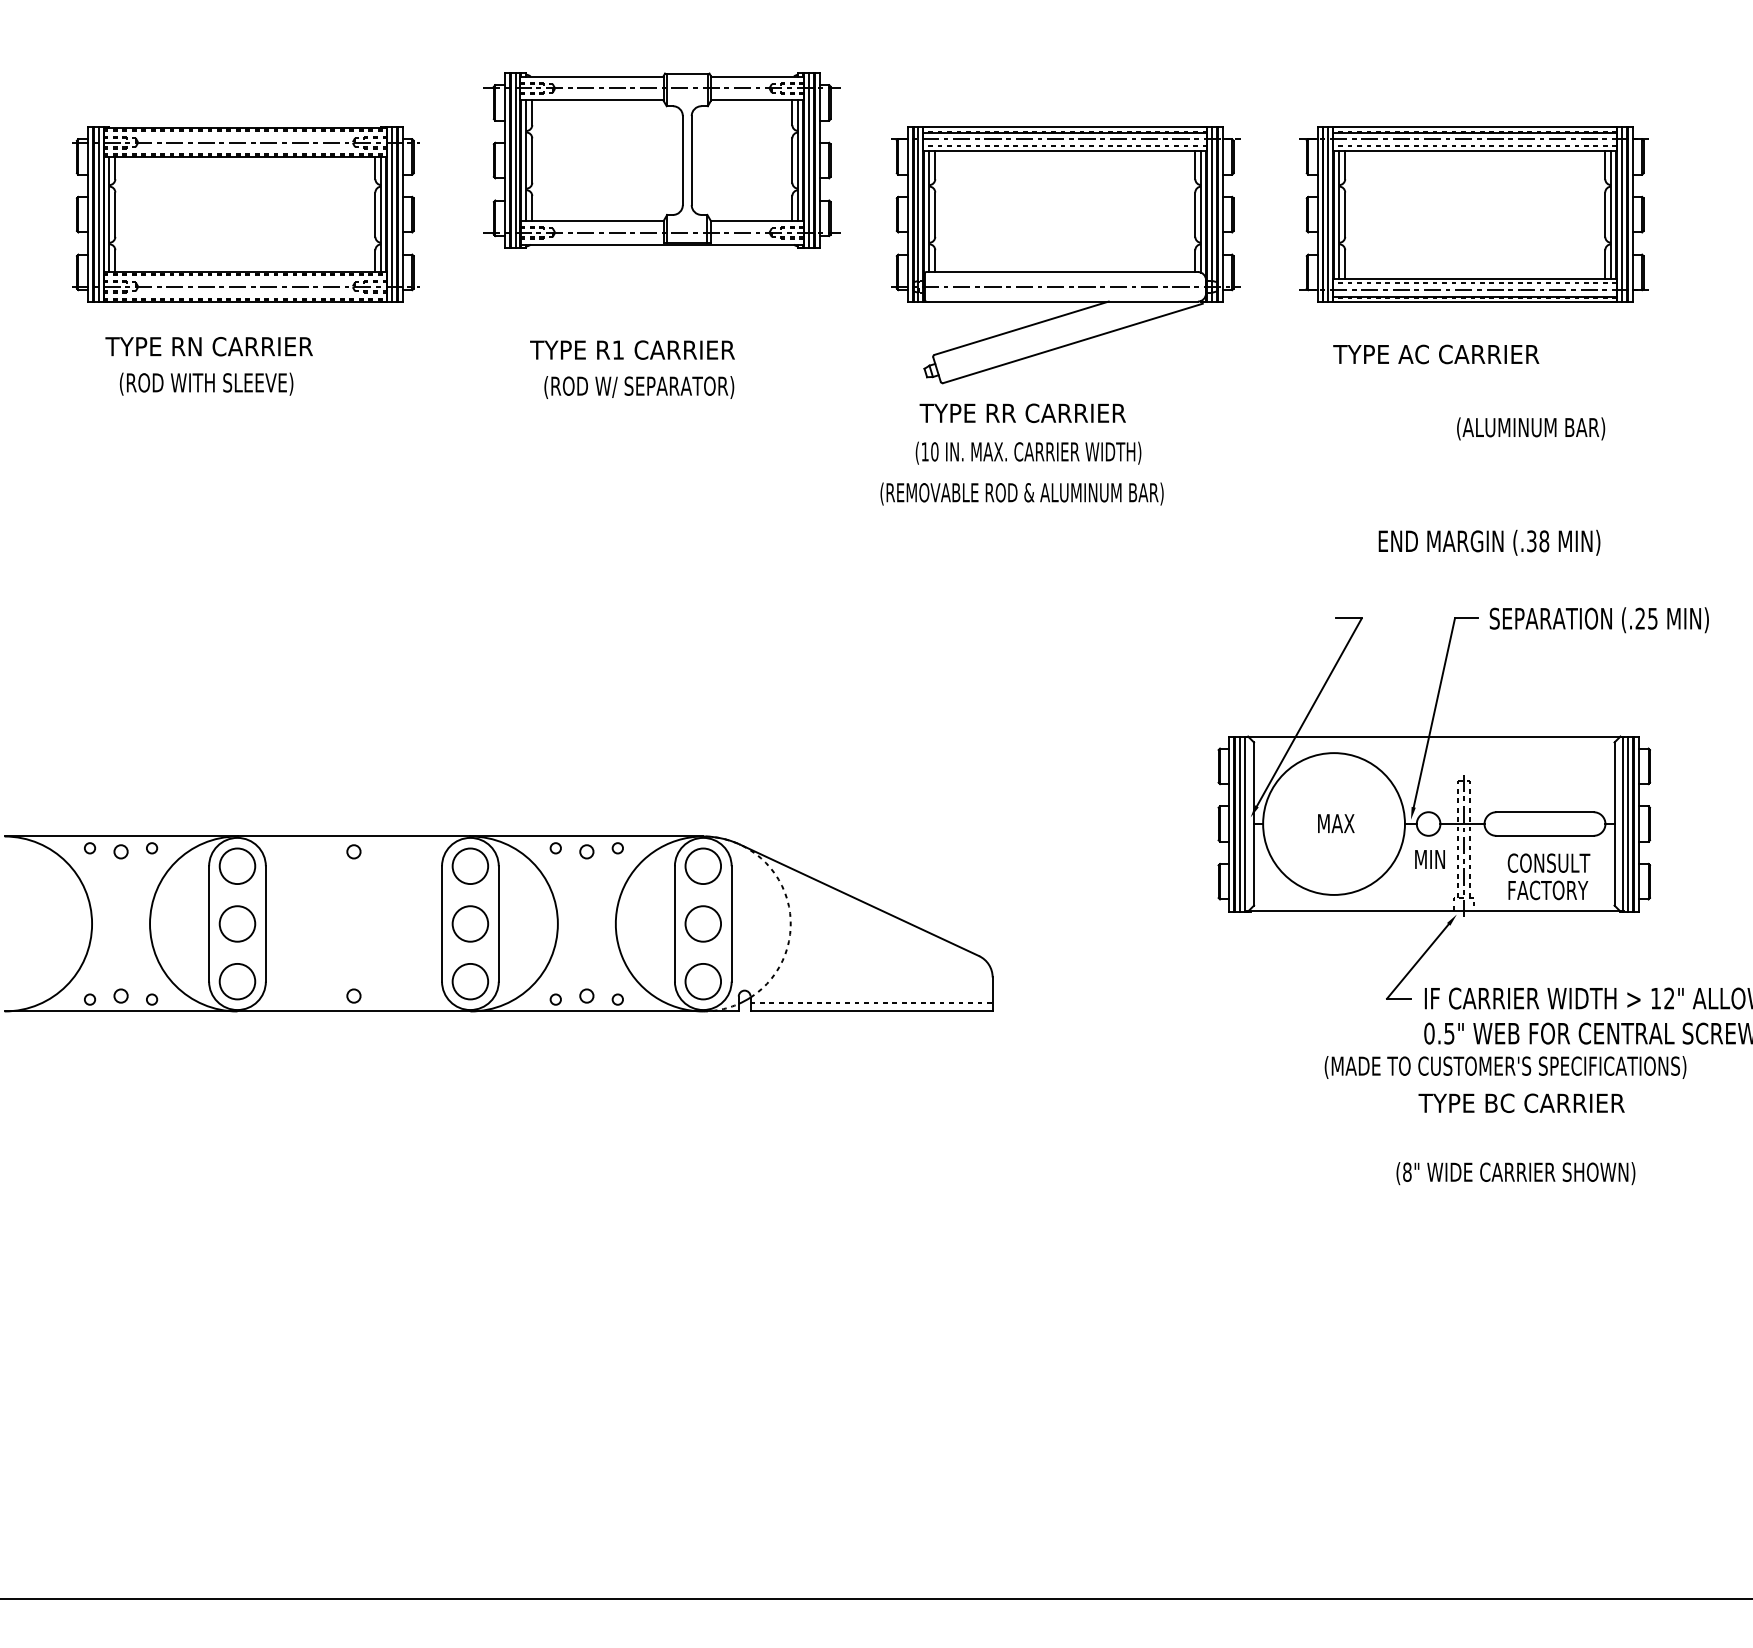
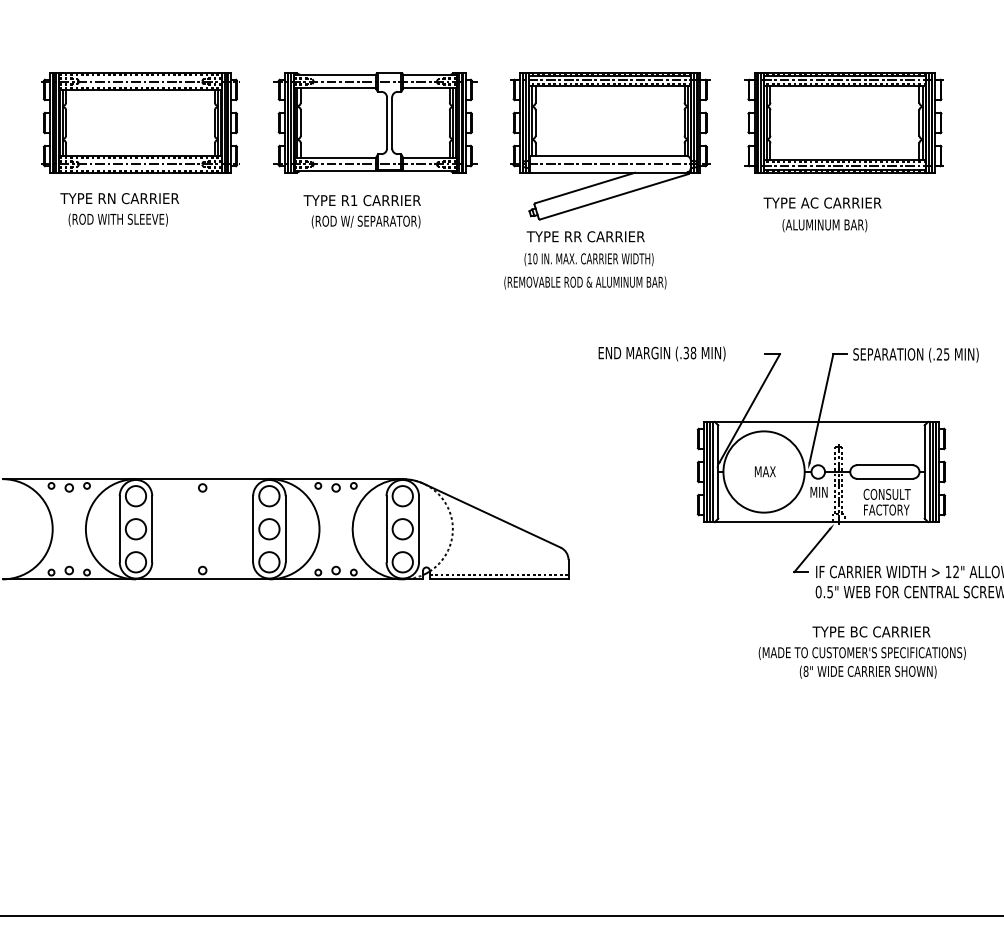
part: (662, 159) -> (375, 122), moved
text: (1530, 428) -> (824, 225), moved
text: (1488, 542) -> (661, 353), moved
text: (1504, 1067) -> (861, 653), moved

